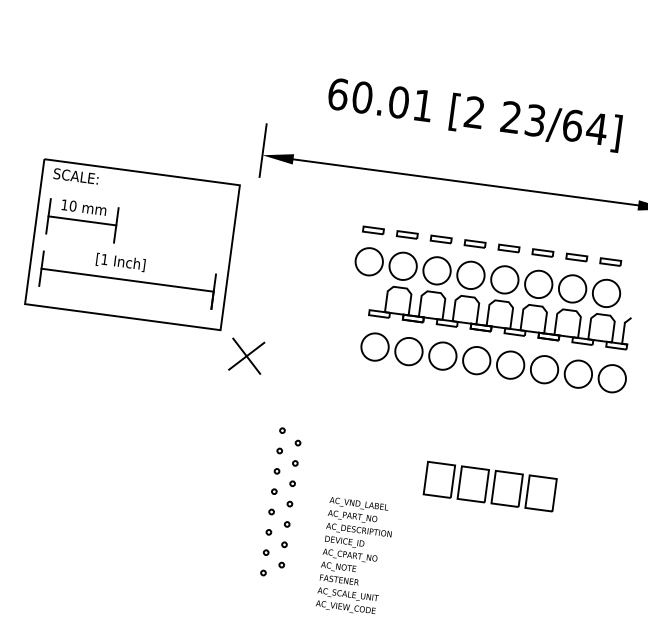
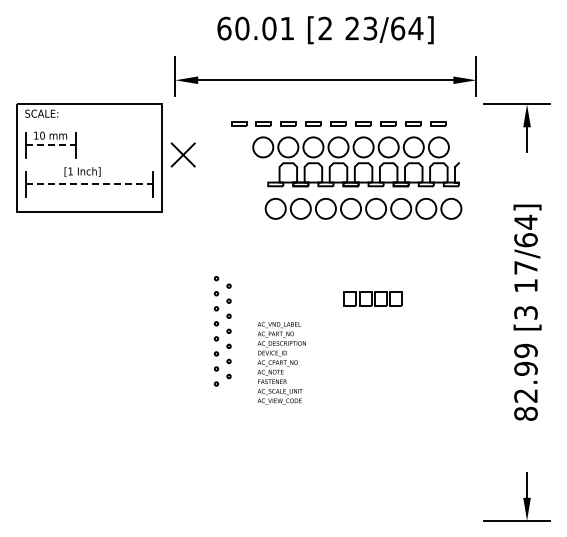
line: (83, 221) -> (51, 145), solid -> dashed
part: (341, 225) -> (239, 123), added
line: (127, 280) -> (89, 184), solid -> dashed
part: (245, 355) -> (182, 154), moved
part: (489, 485) -> (372, 298), size x0.6

